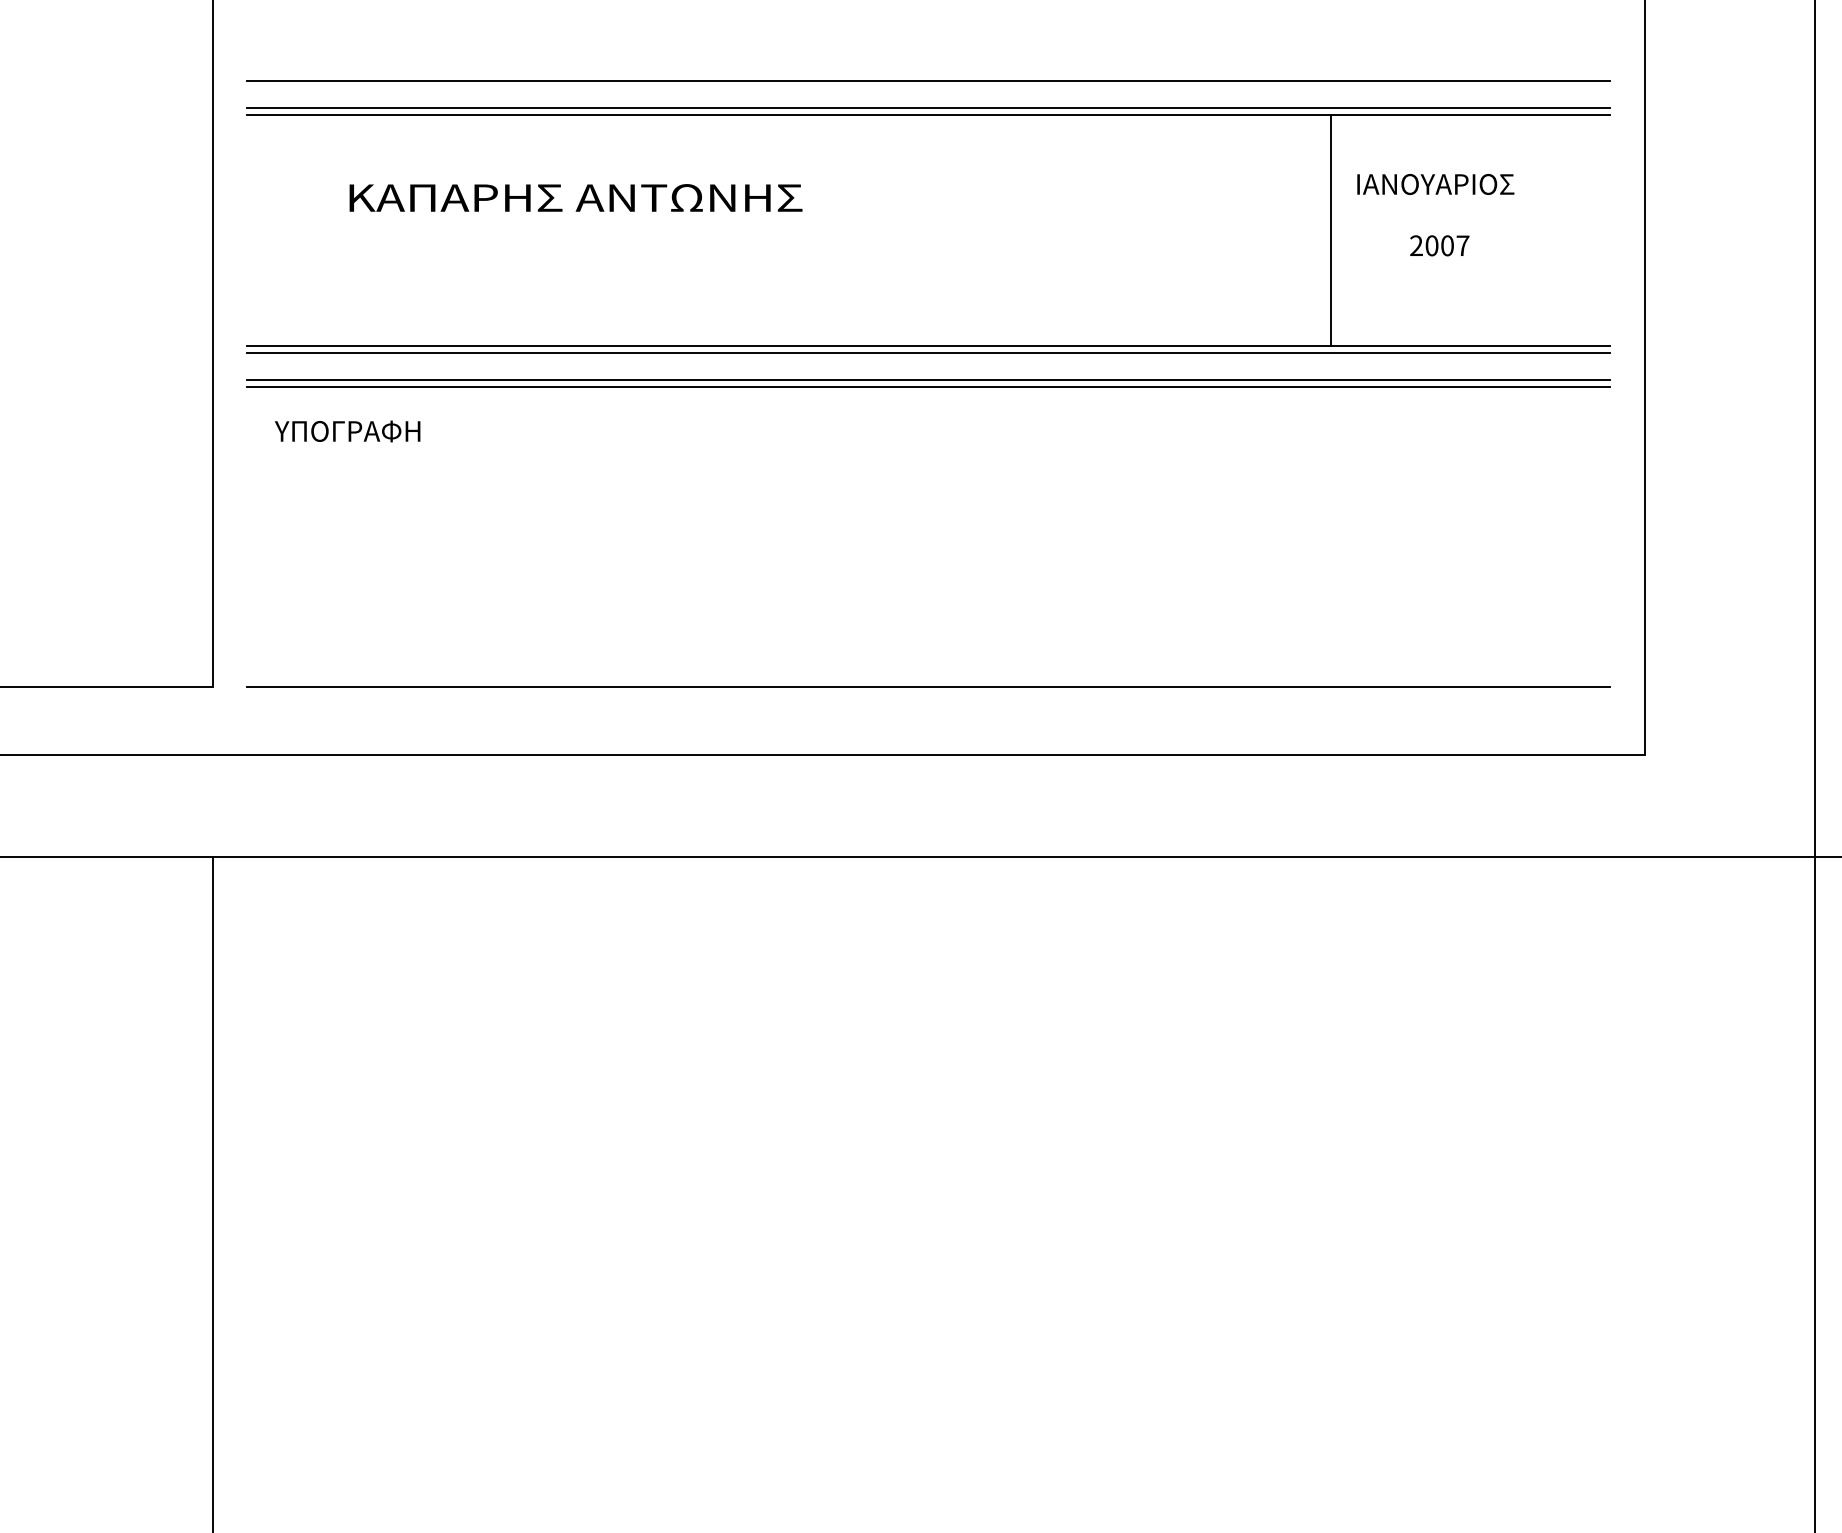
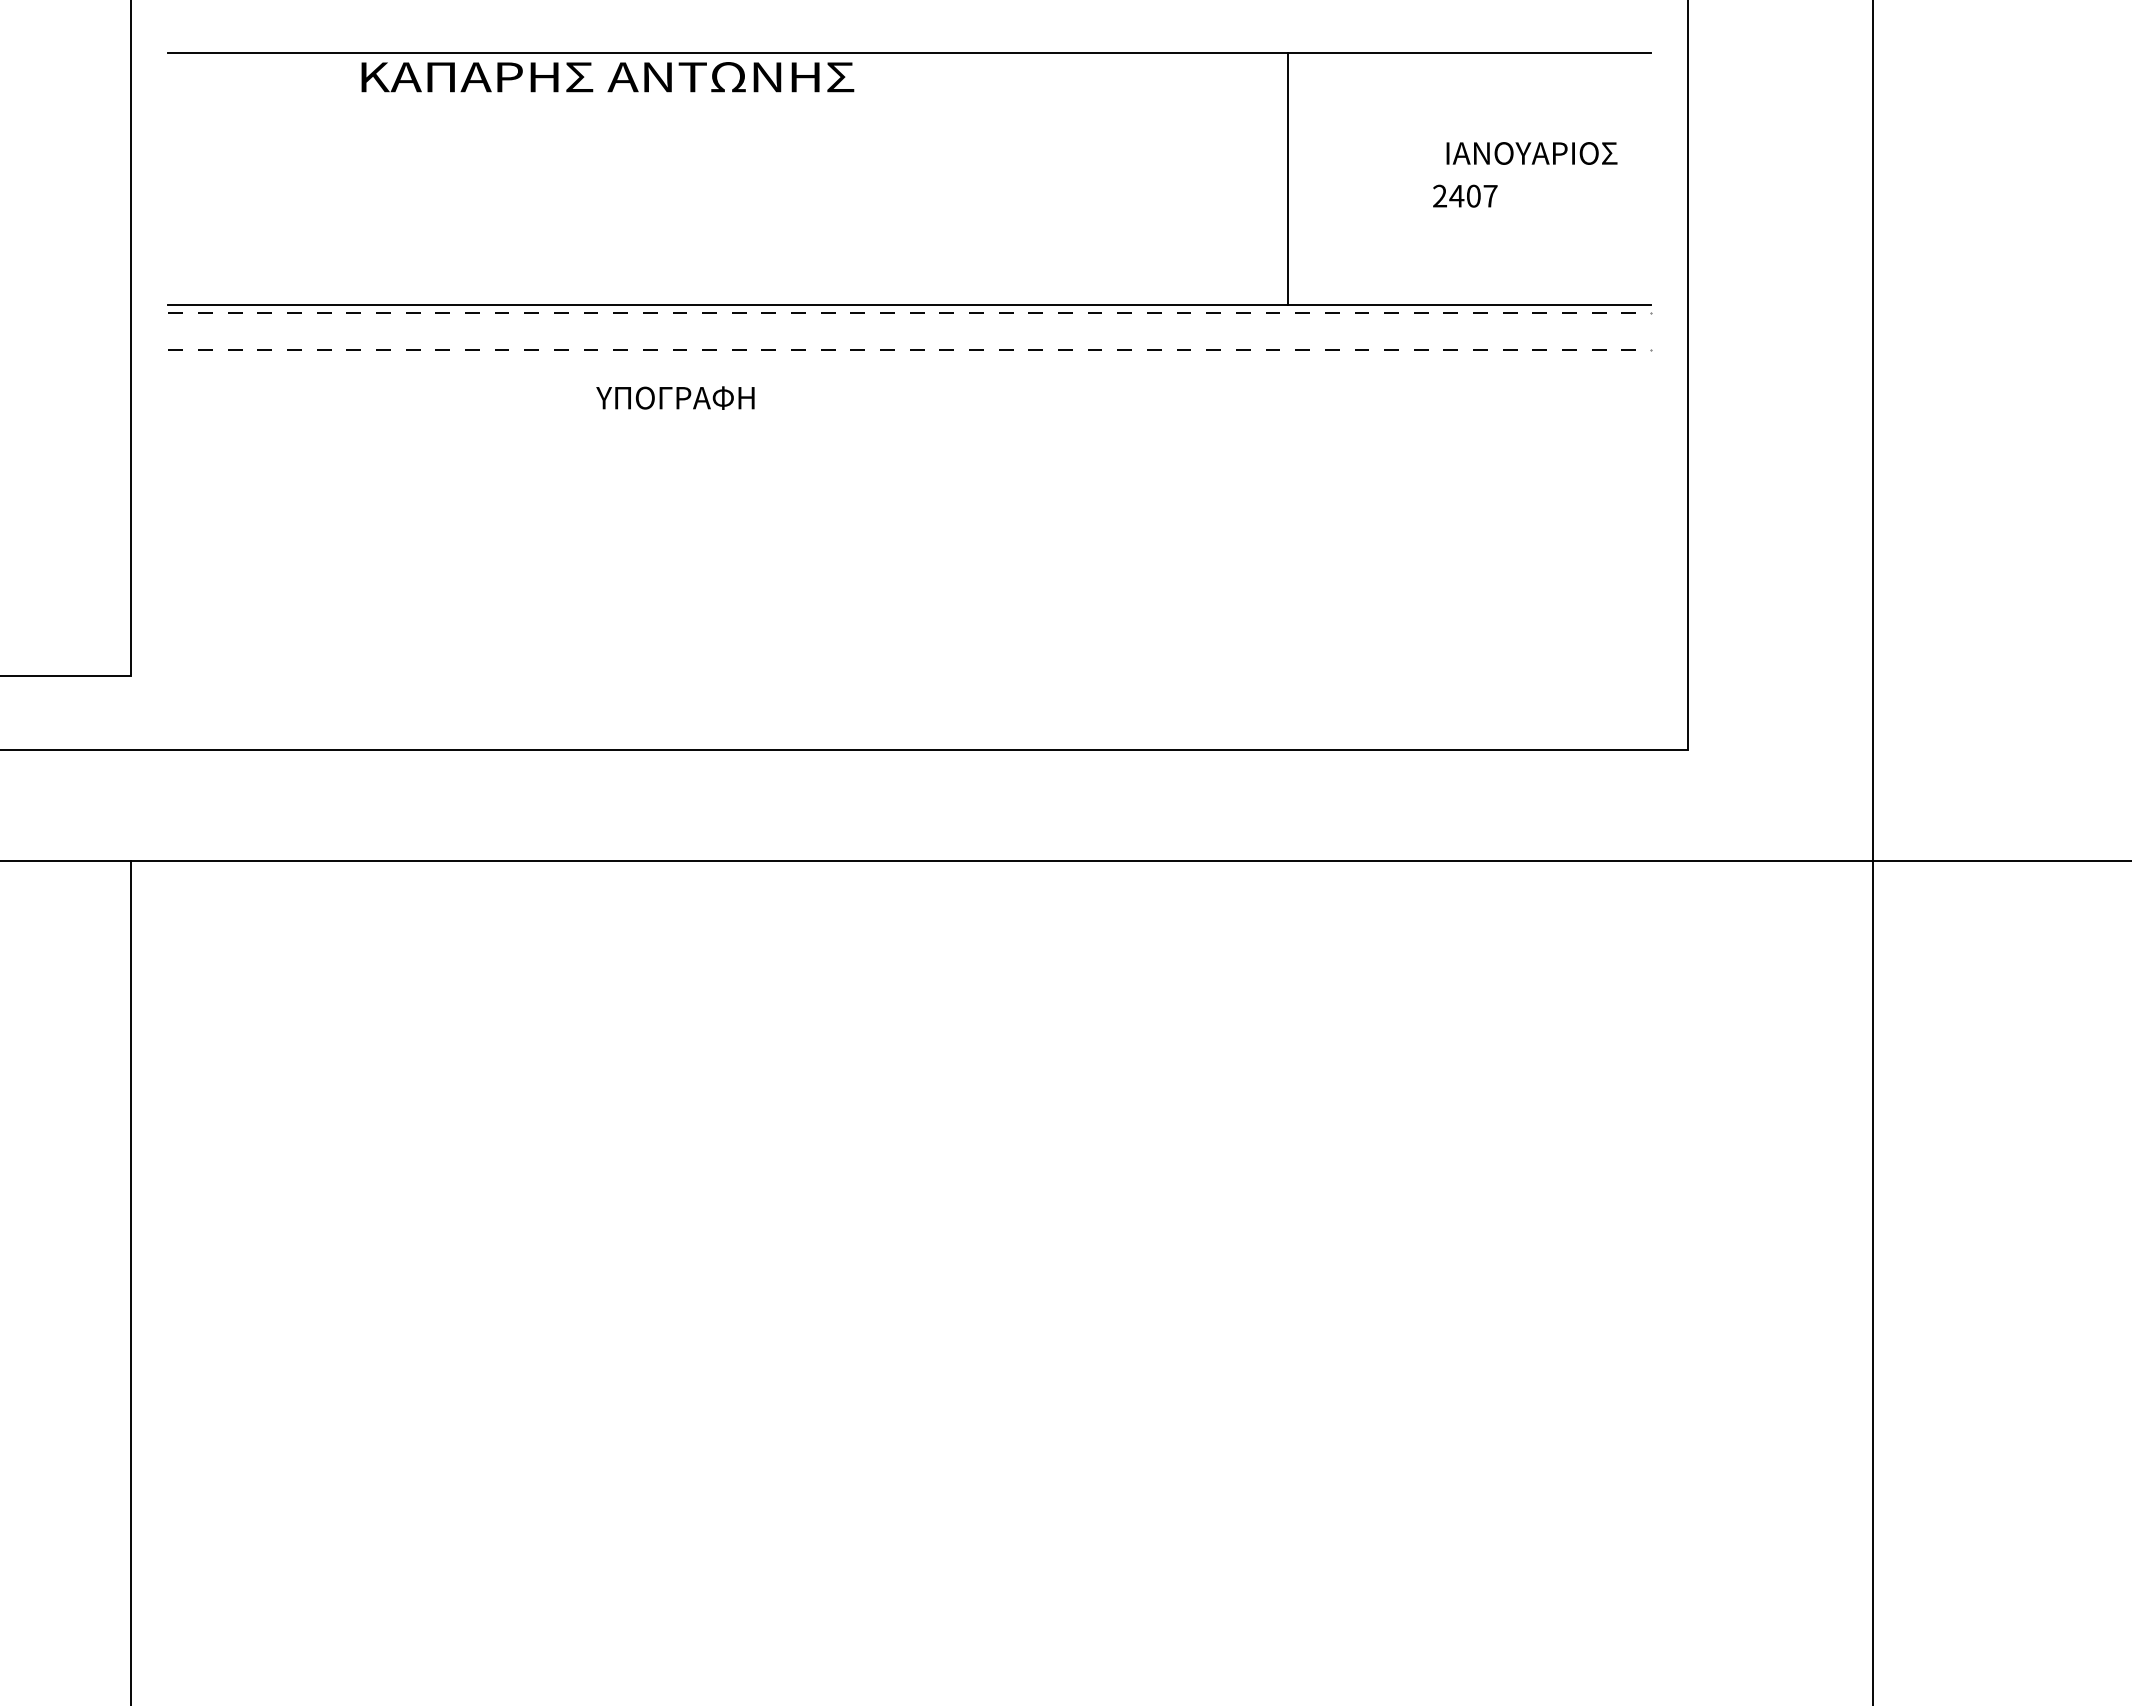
line: (928, 80) -> (909, 16), removed
line: (928, 108) -> (909, 46), removed
text: (1435, 184) -> (1531, 153), moved
text: (575, 198) -> (607, 77), moved
line: (1331, 230) -> (1288, 179), moved
text: (1431, 245) -> (1456, 195), 2007 -> 2407
line: (929, 352) -> (910, 312), solid -> dashed
line: (928, 380) -> (909, 342), removed
line: (929, 386) -> (910, 349), solid -> dashed
text: (347, 430) -> (675, 397), moved
line: (928, 687) -> (909, 676), removed

